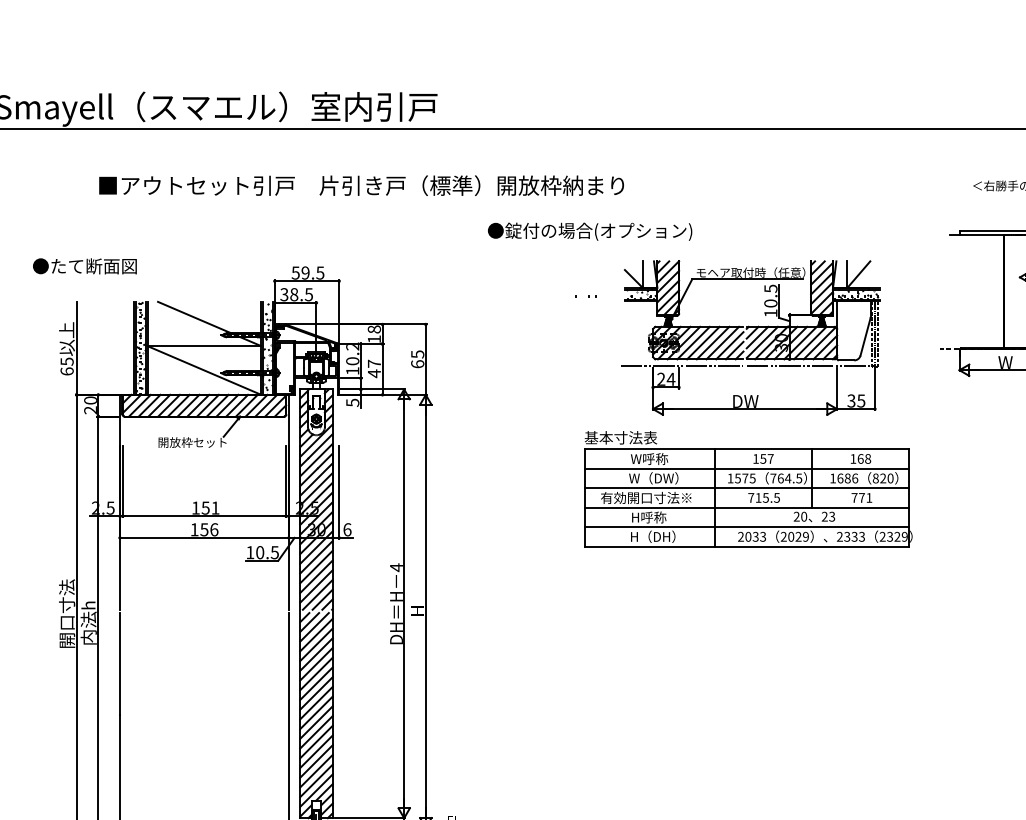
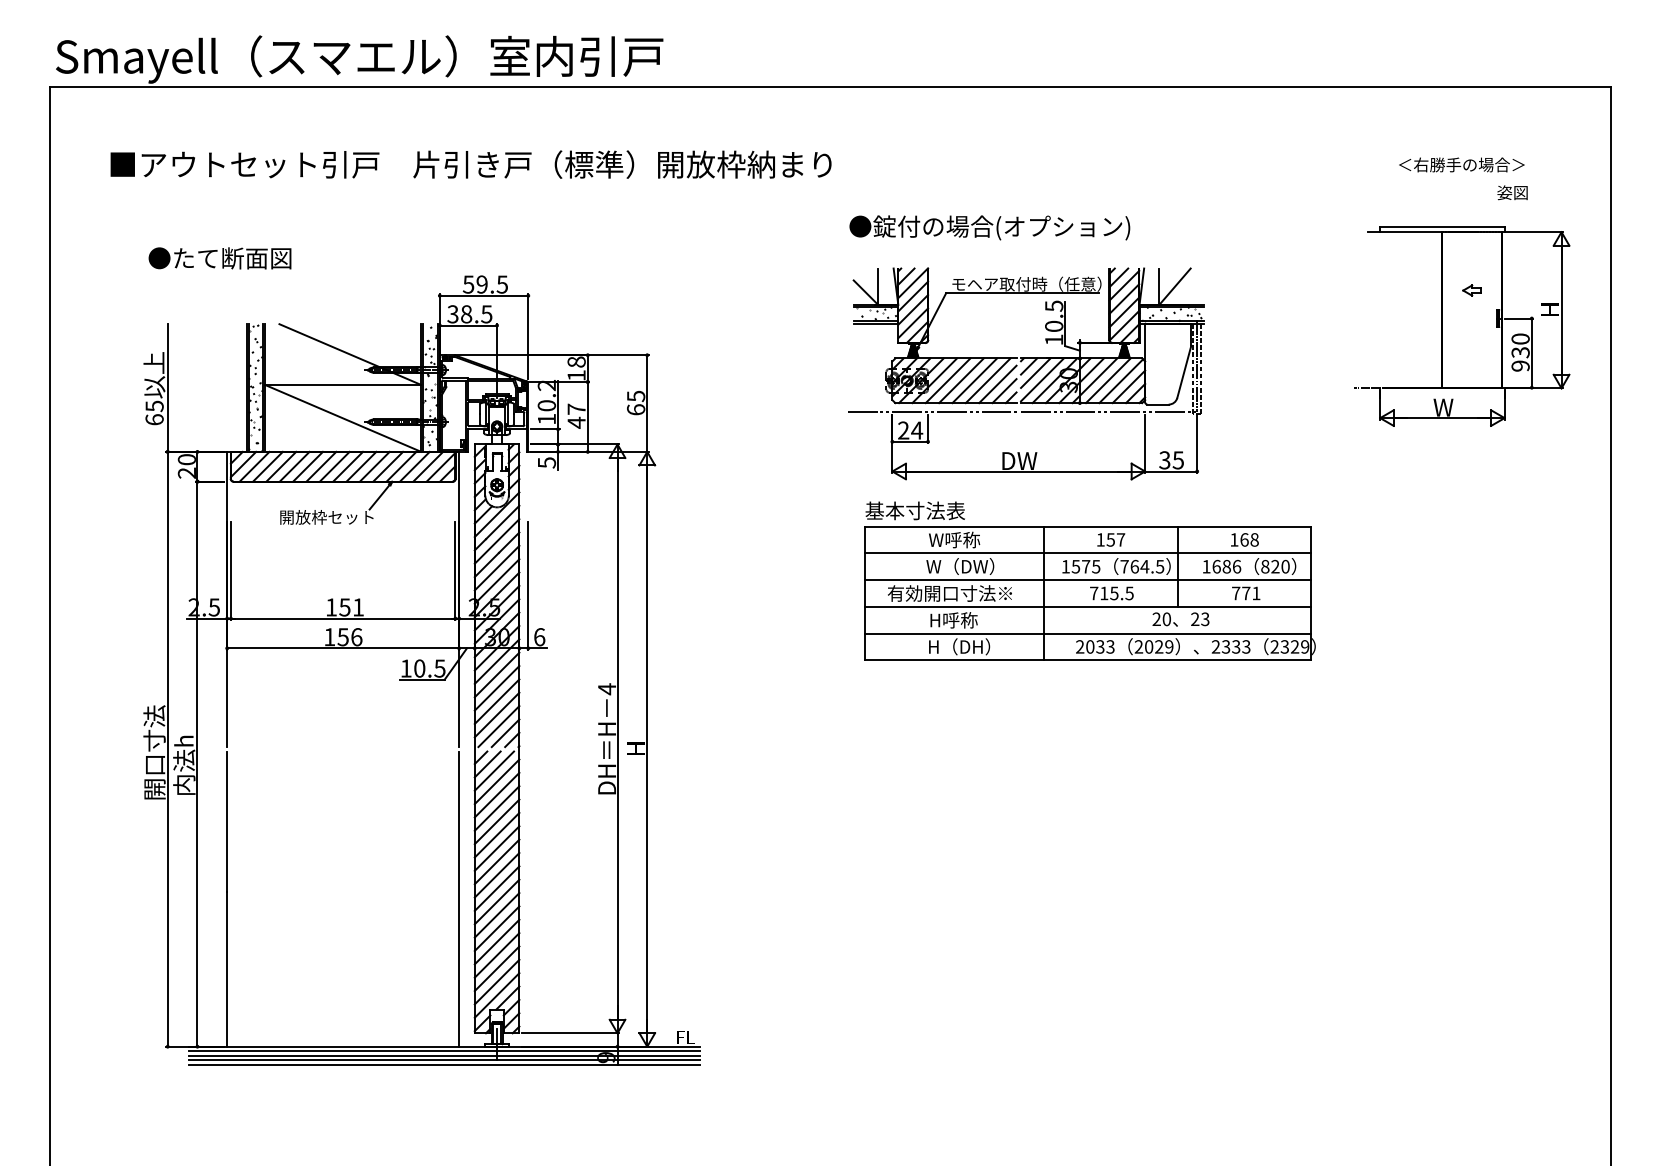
text: (361, 185) -> (470, 164), moved
text: (589, 231) -> (989, 227), moved
text: (84, 266) -> (219, 258), moved
part: (750, 337) -> (1026, 373), moved

